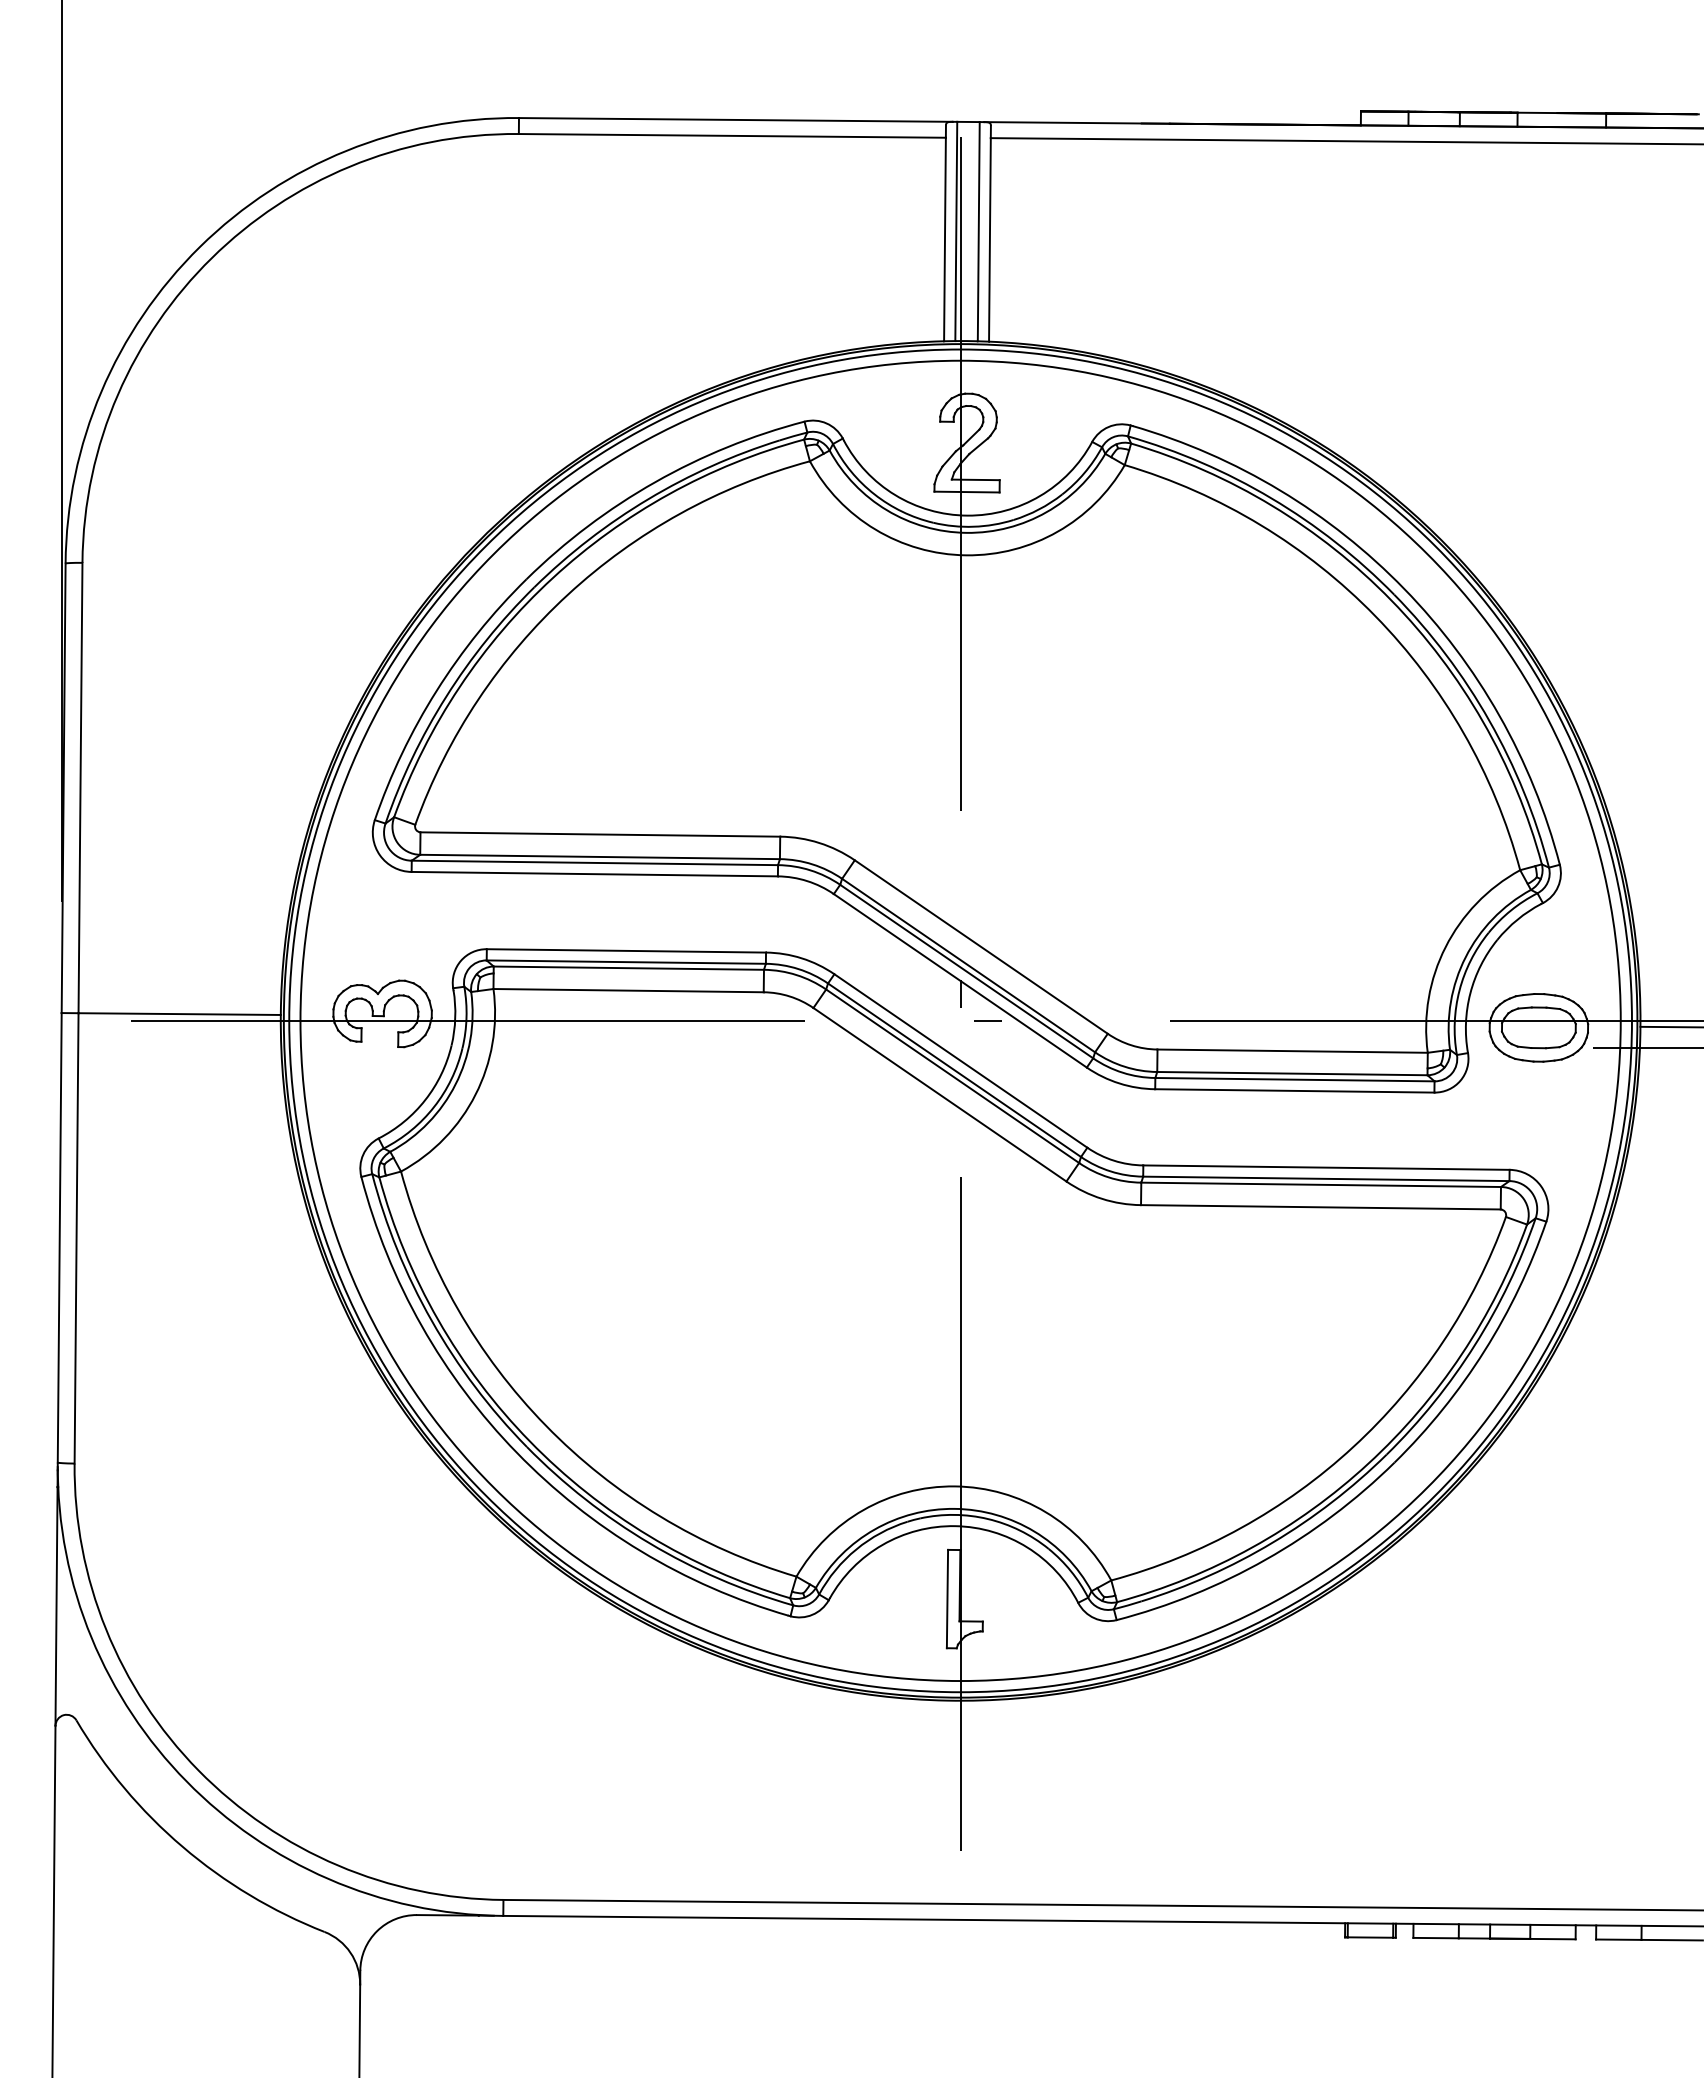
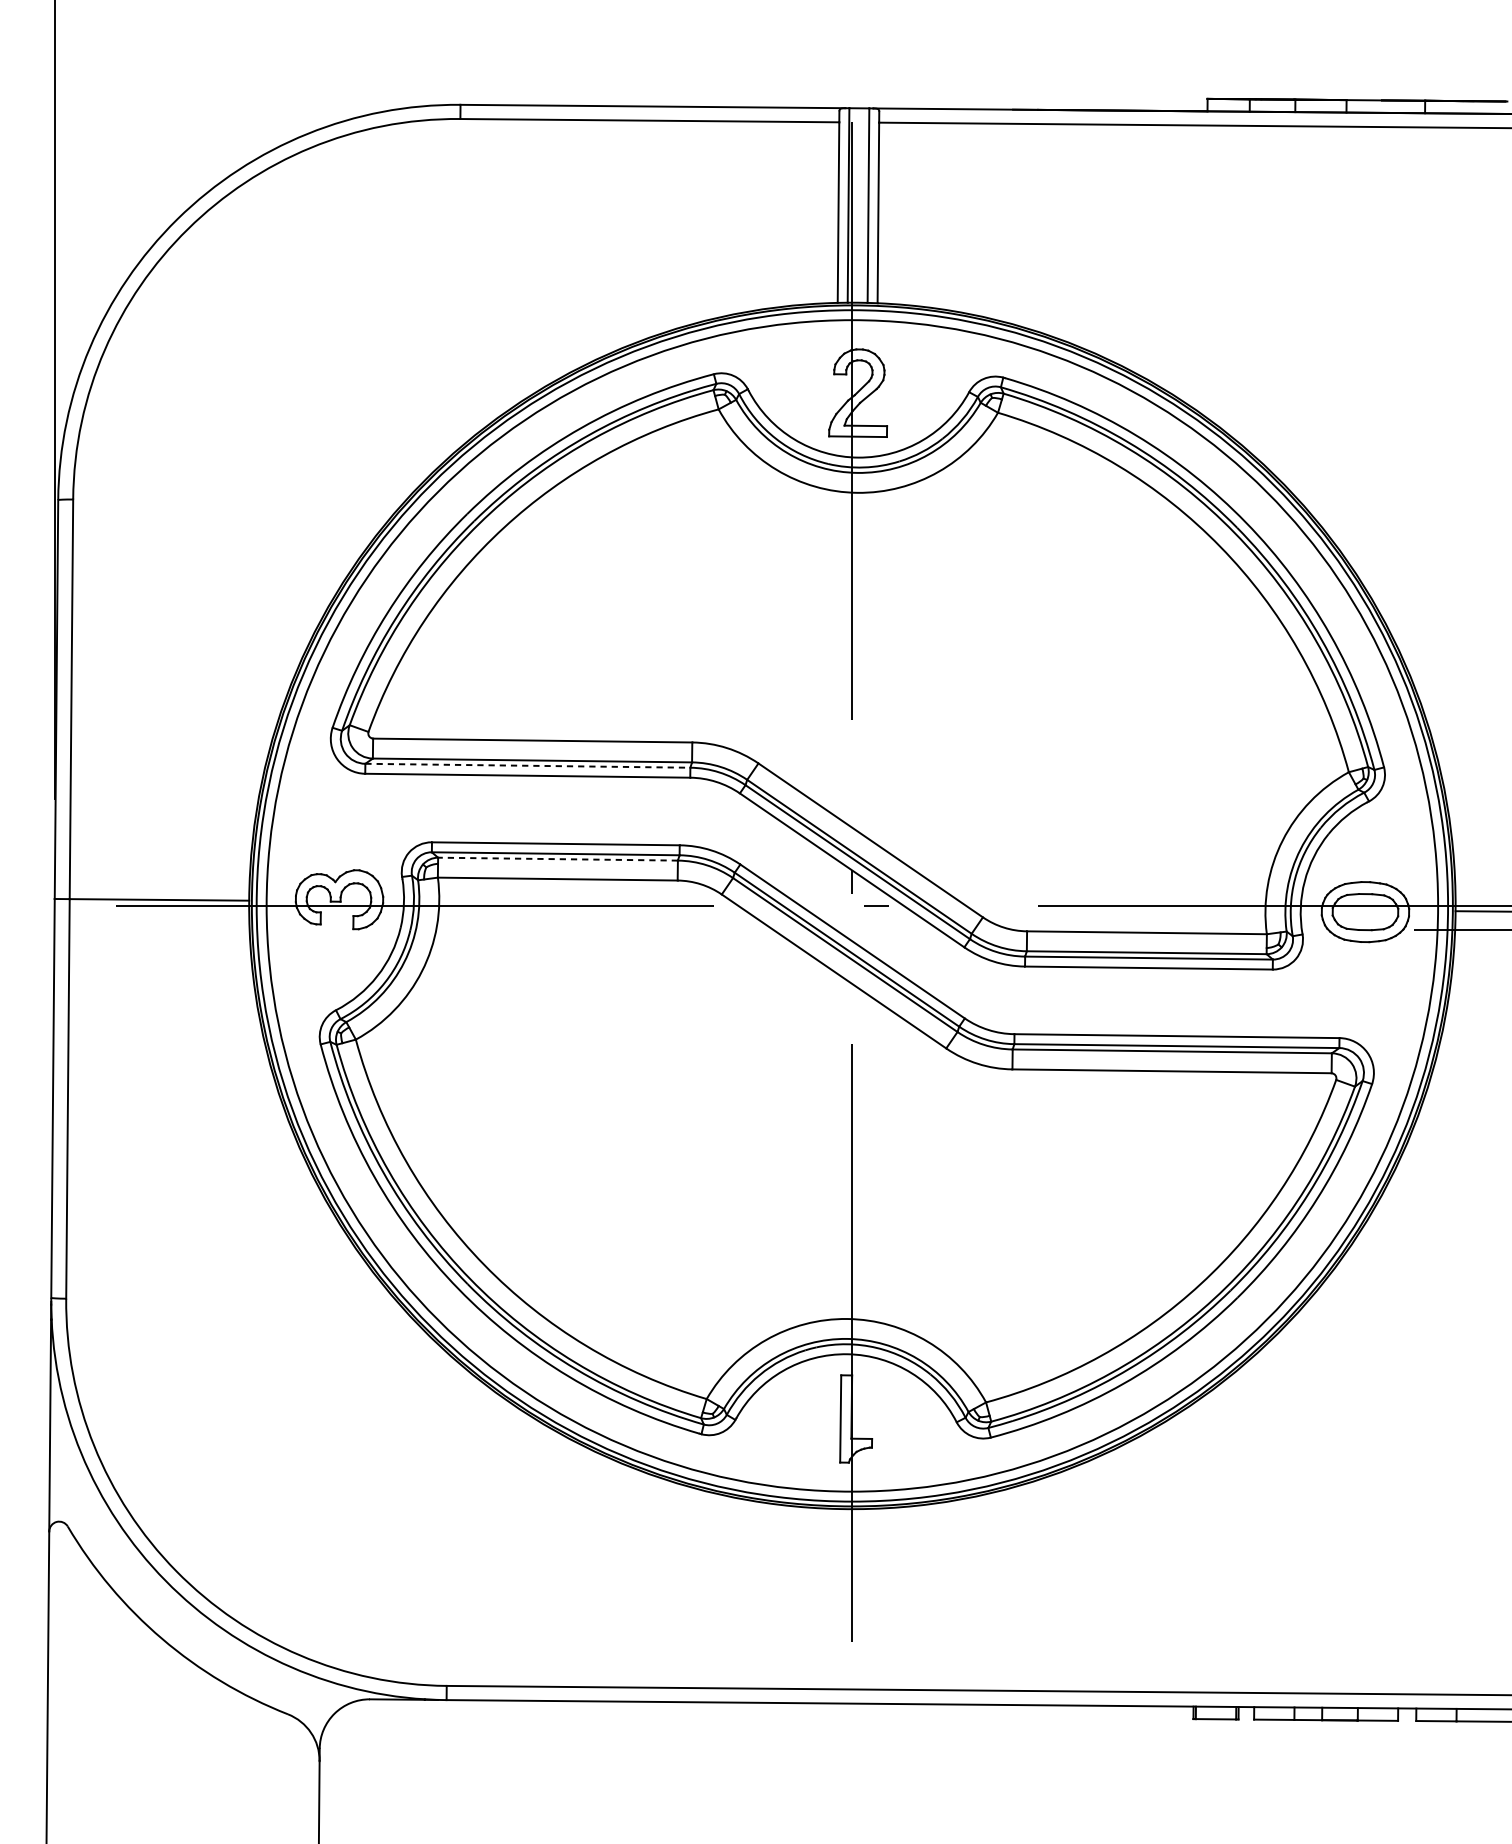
line: (595, 862) -> (528, 765), solid -> dashed
line: (628, 968) -> (557, 859), solid -> dashed

